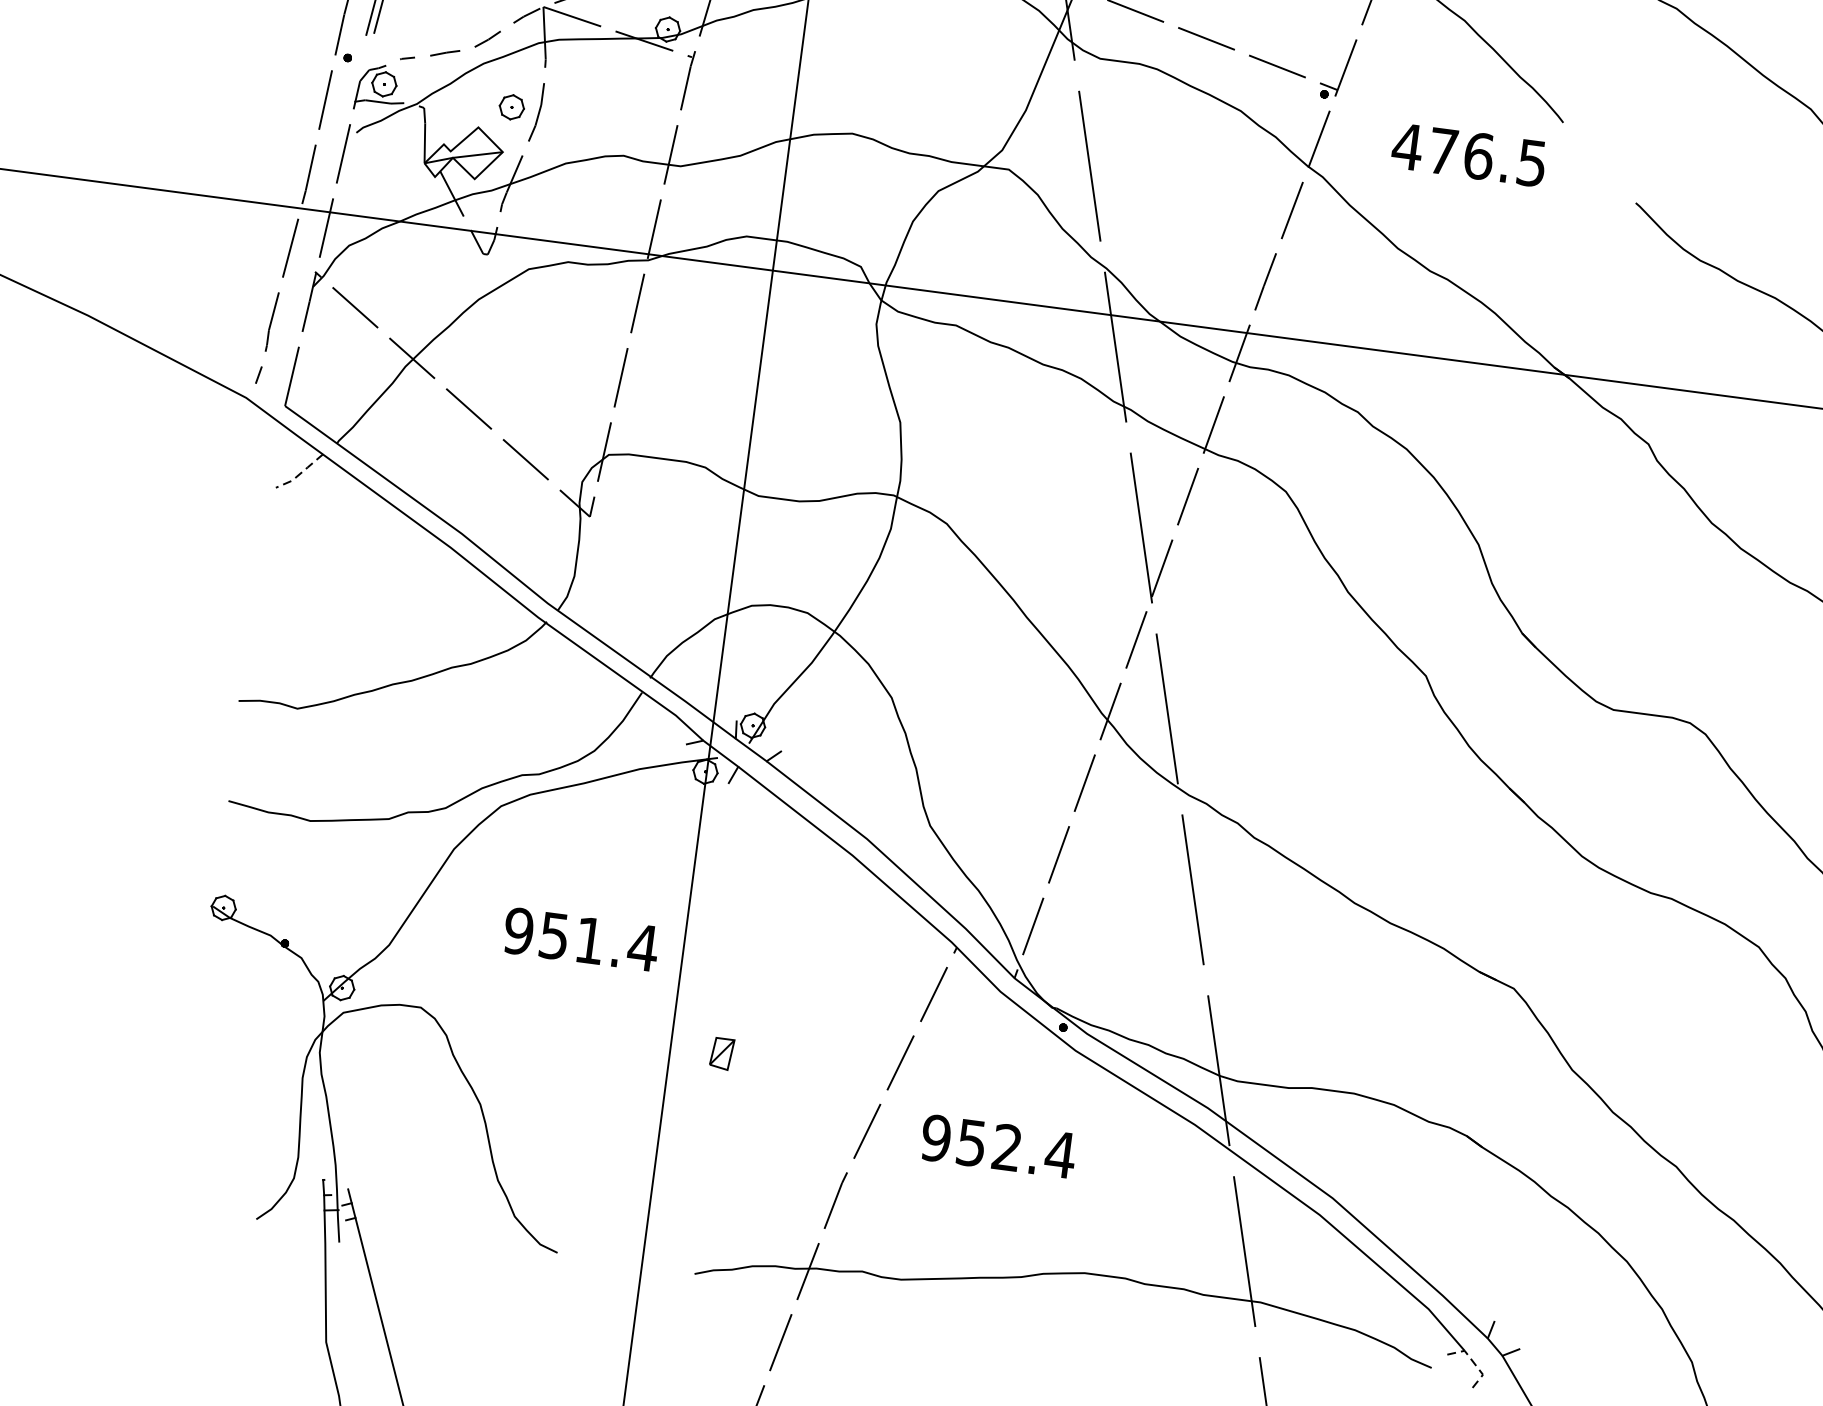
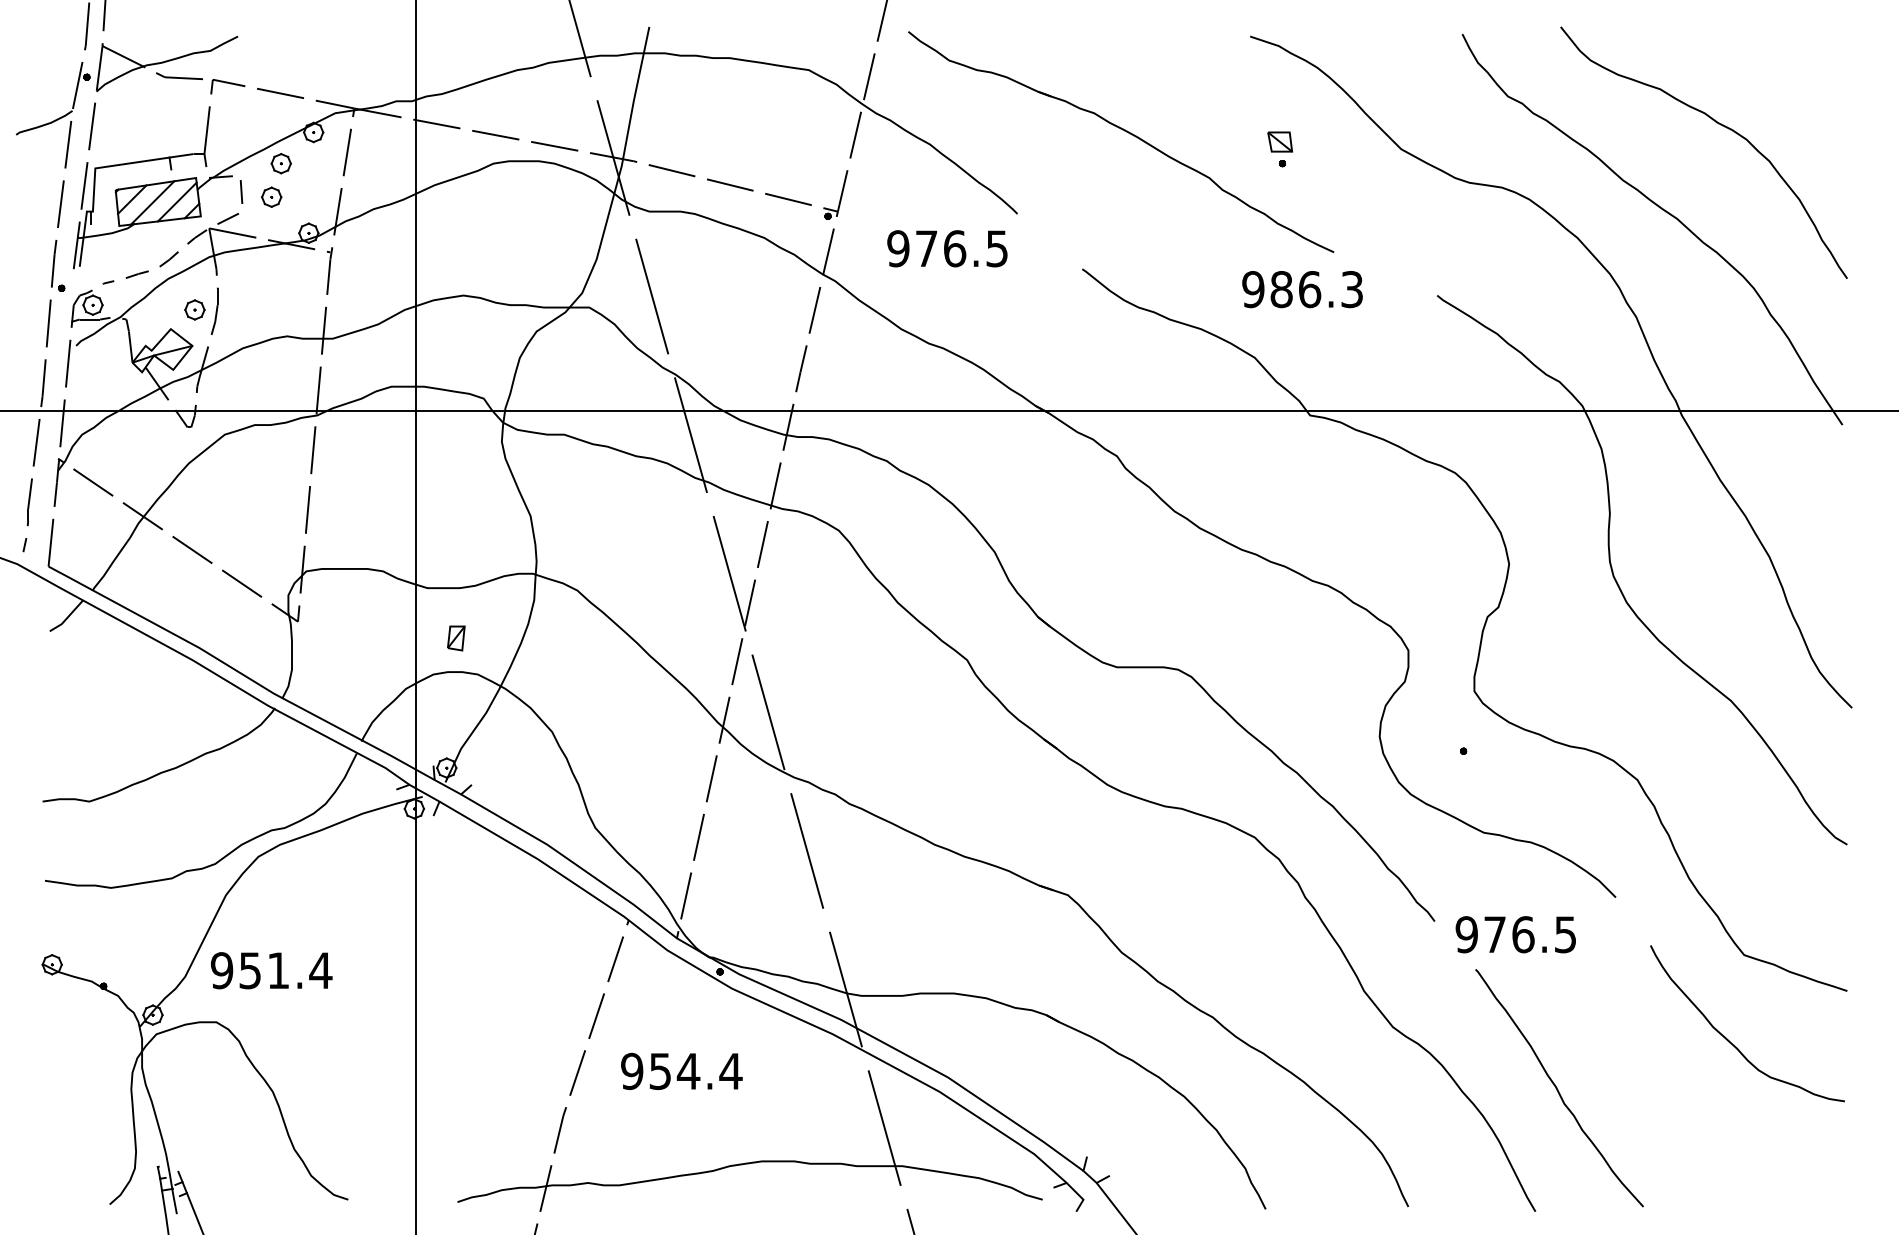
text: (1407, 146) -> (898, 248), 476.5 -> 976.5
line: (301, 473) -> (68, 617), dashed -> solid
text: (581, 939) -> (271, 970), moved
part: (722, 1053) -> (456, 638), moved
text: (1007, 1146) -> (688, 1070), 952.4 -> 954.4
line: (1474, 1363) -> (1075, 1191), dashed -> solid

